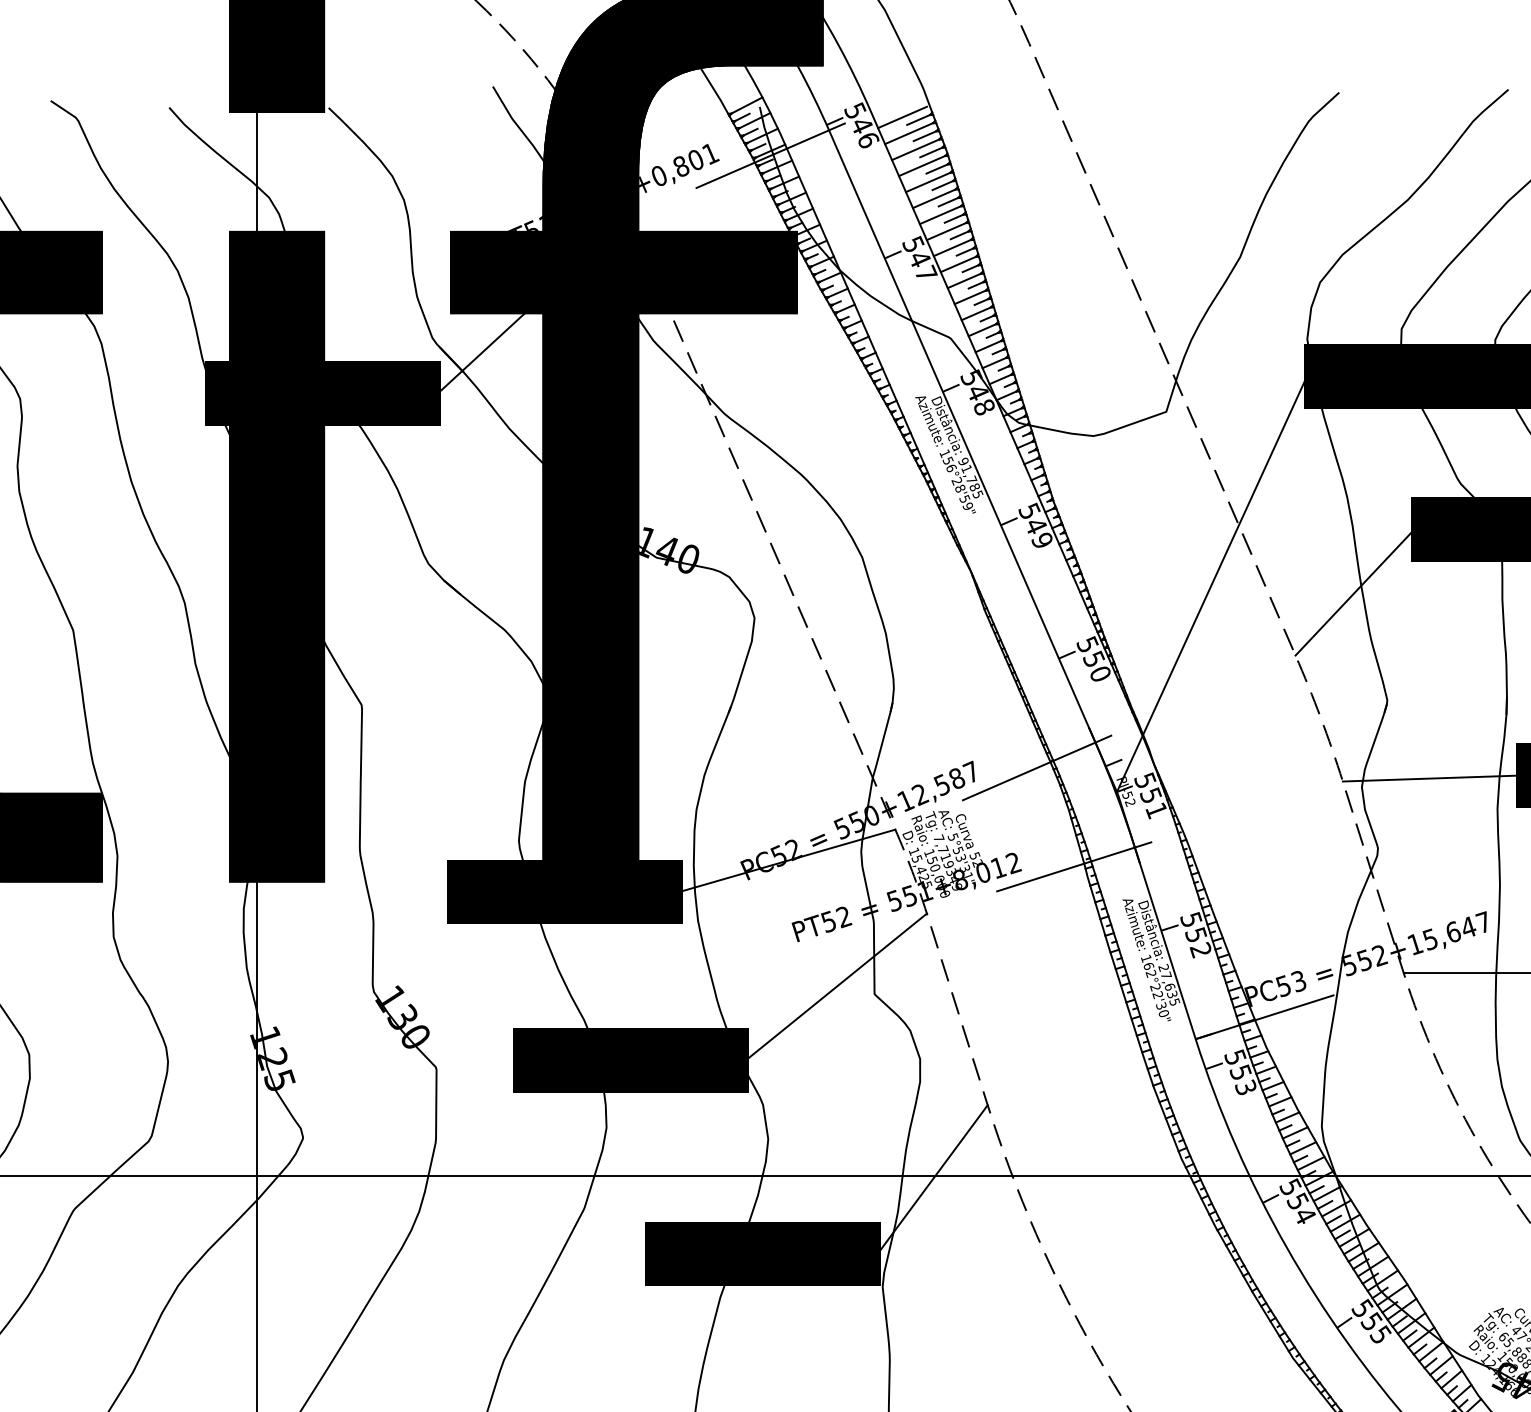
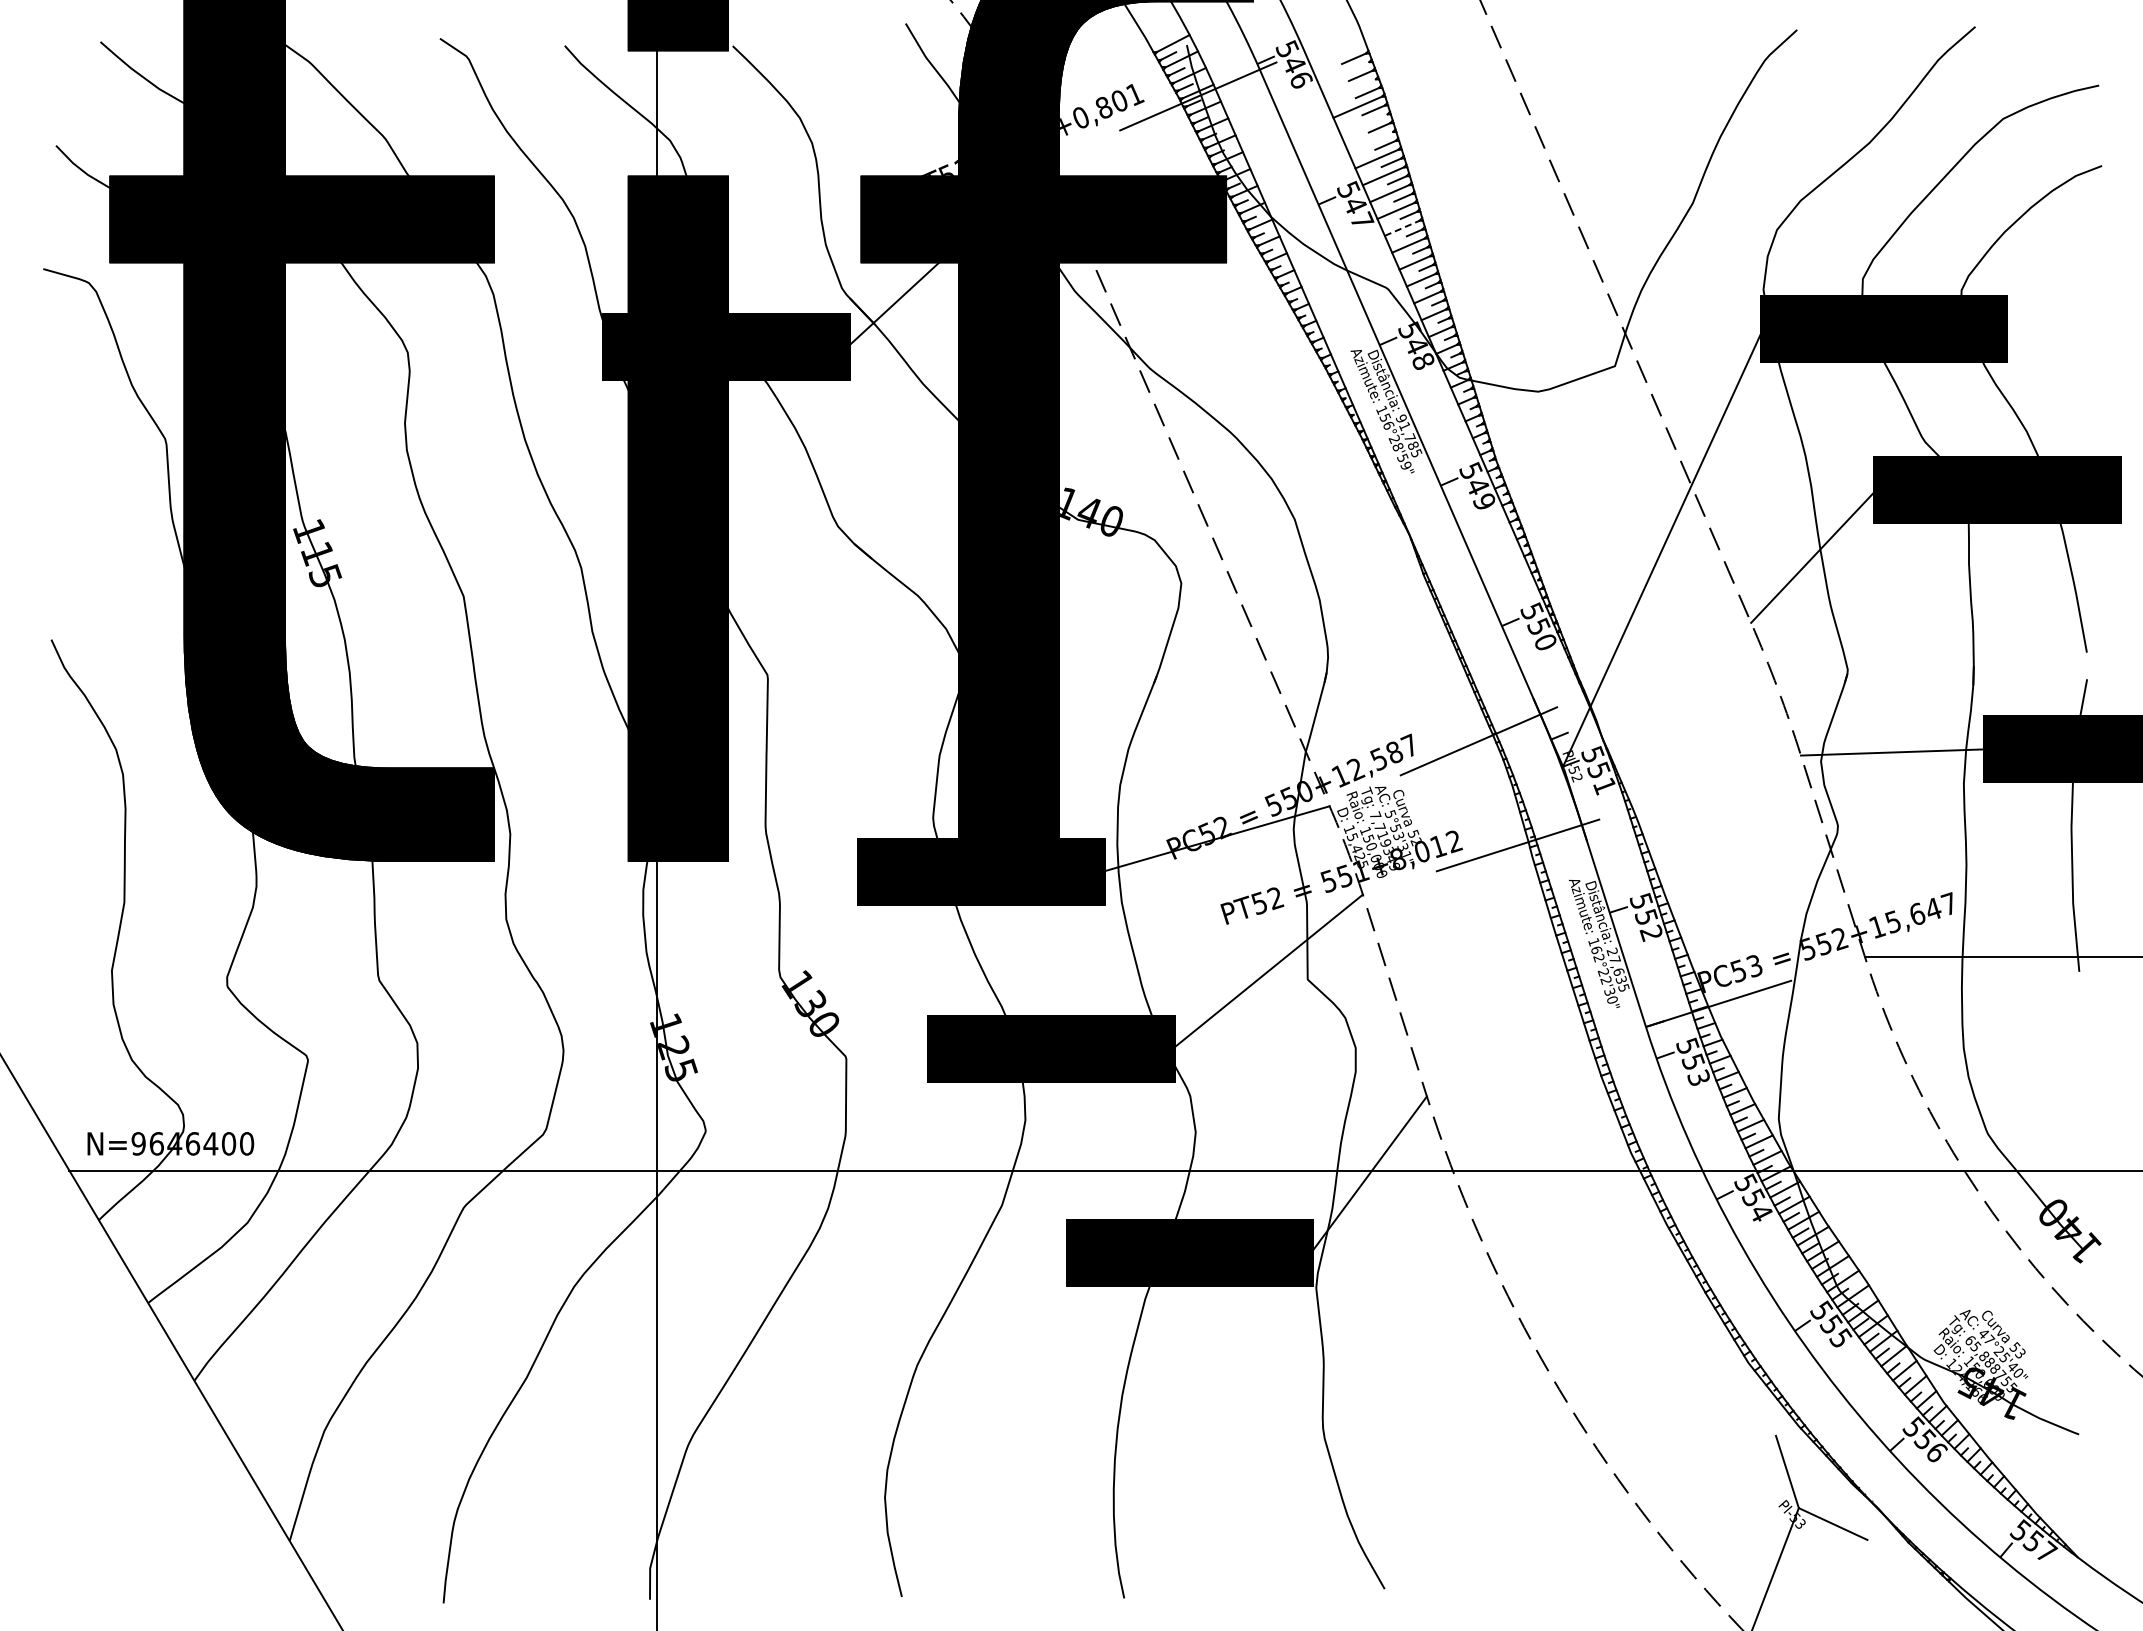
line: (901, 116) -> (1336, 55), removed
line: (908, 133) -> (1343, 73), removed
line: (915, 150) -> (1350, 90), removed
line: (927, 182) -> (1363, 124), removed
line: (934, 198) -> (1370, 141), removed
line: (964, 281) -> (1402, 228), solid -> dashed

